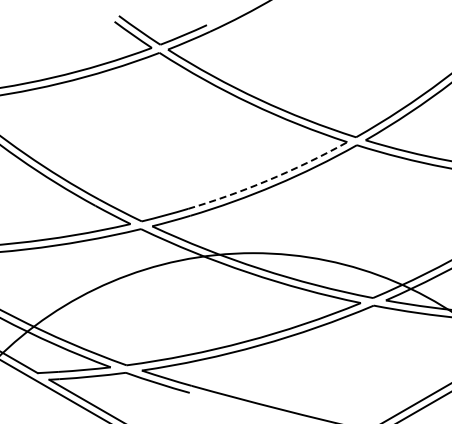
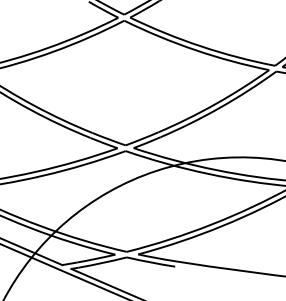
arc: (269, 179) -> (215, 103), dashed -> solid

